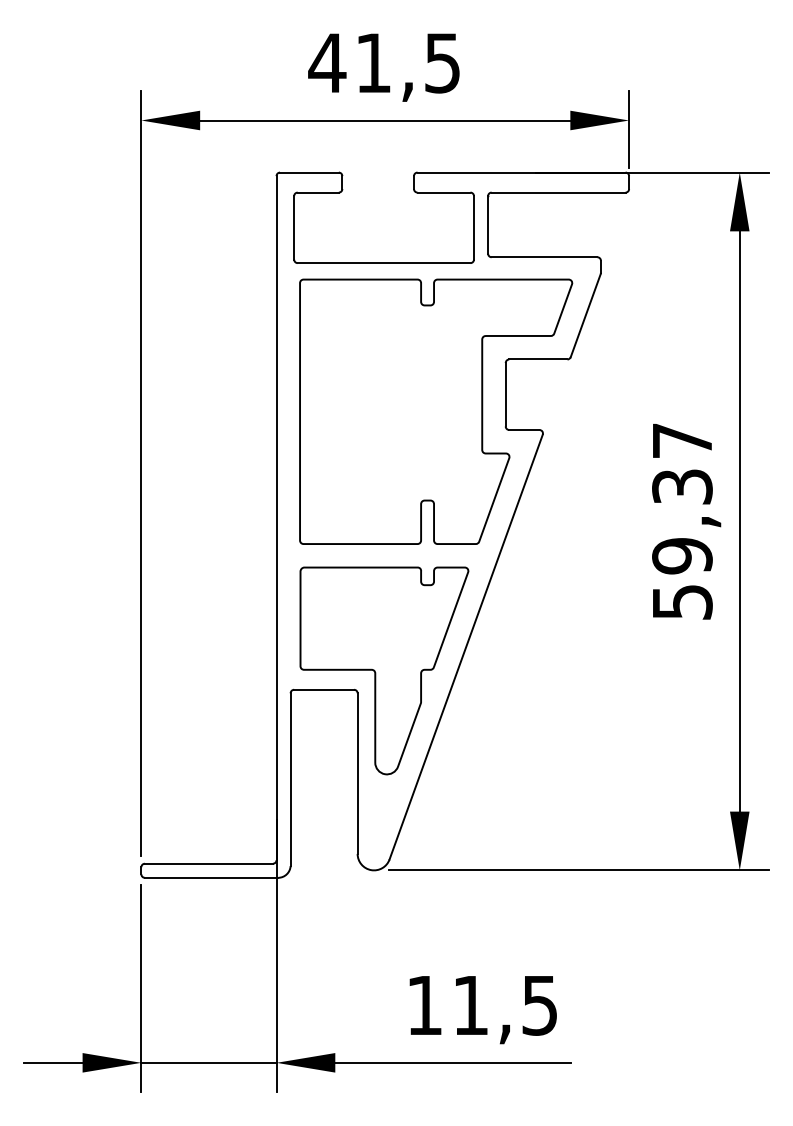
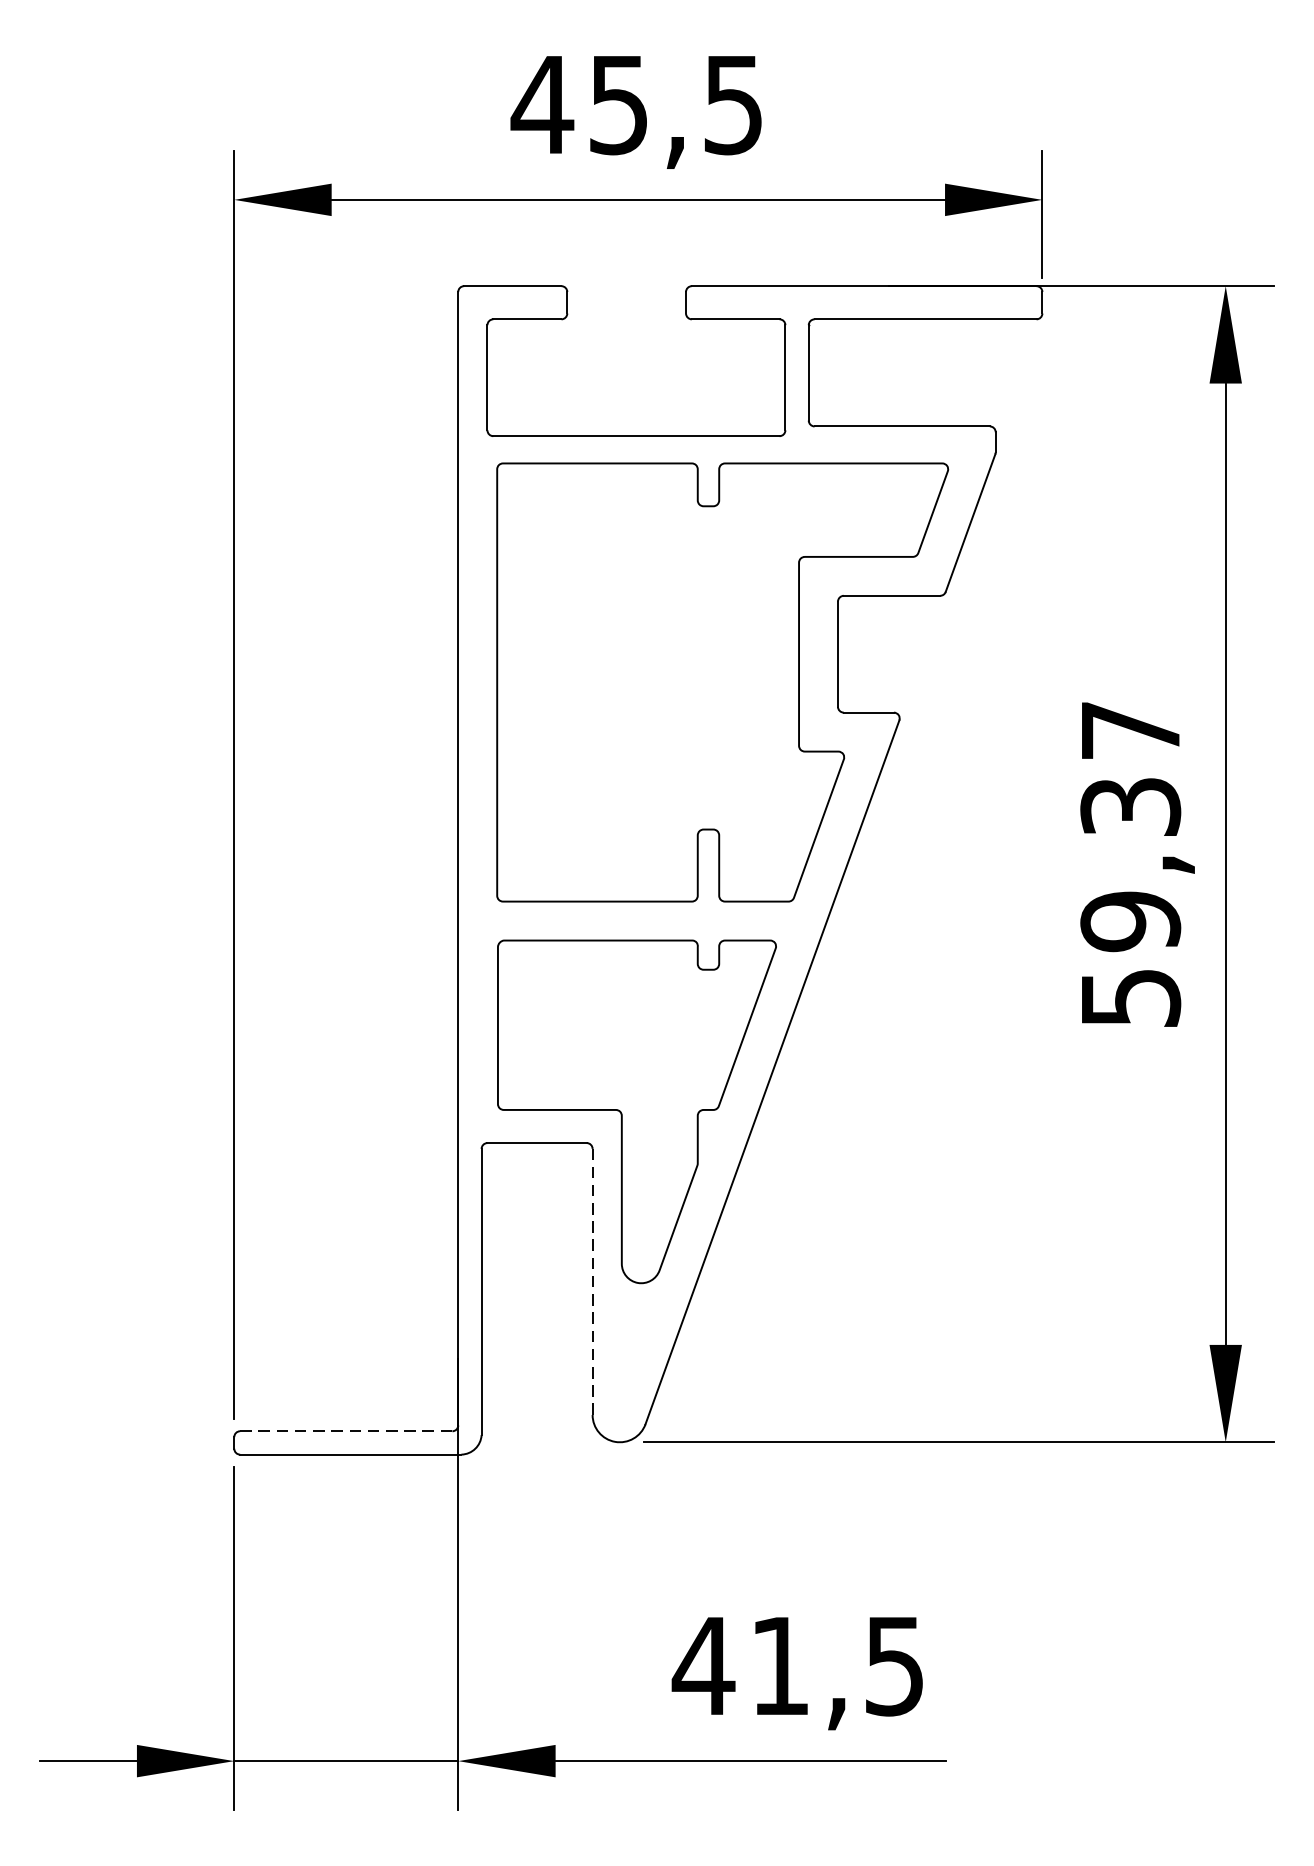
text: (373, 63) -> (618, 105), 41,5 -> 45,5
line: (357, 773) -> (592, 1281), solid -> dashed
line: (209, 863) -> (347, 1430), solid -> dashed
text: (424, 1005) -> (703, 1666), 11,5 -> 41,5

